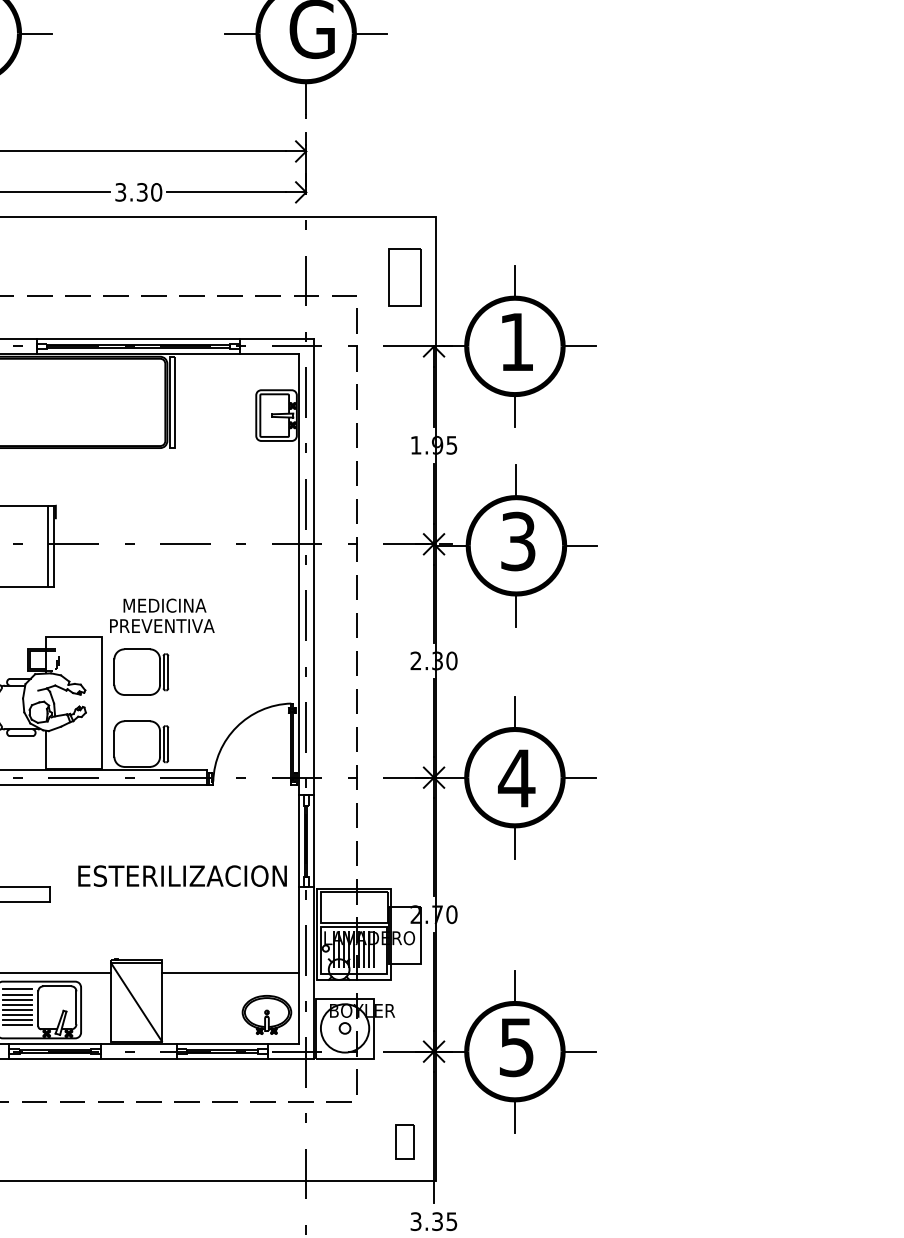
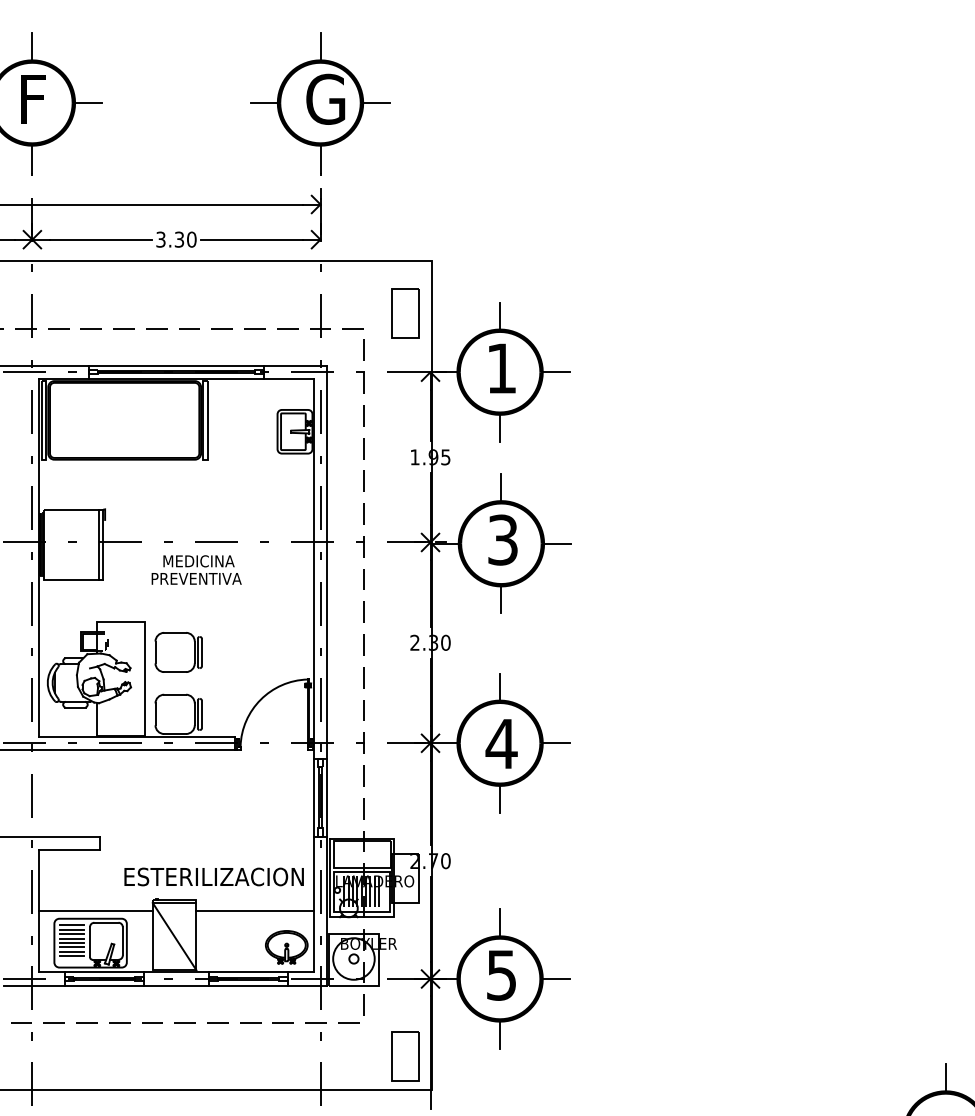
text: (162, 615) -> (196, 569), moved
text: (181, 875) -> (213, 876), moved
part: (404, 1141) -> (405, 1056), size x1.67

